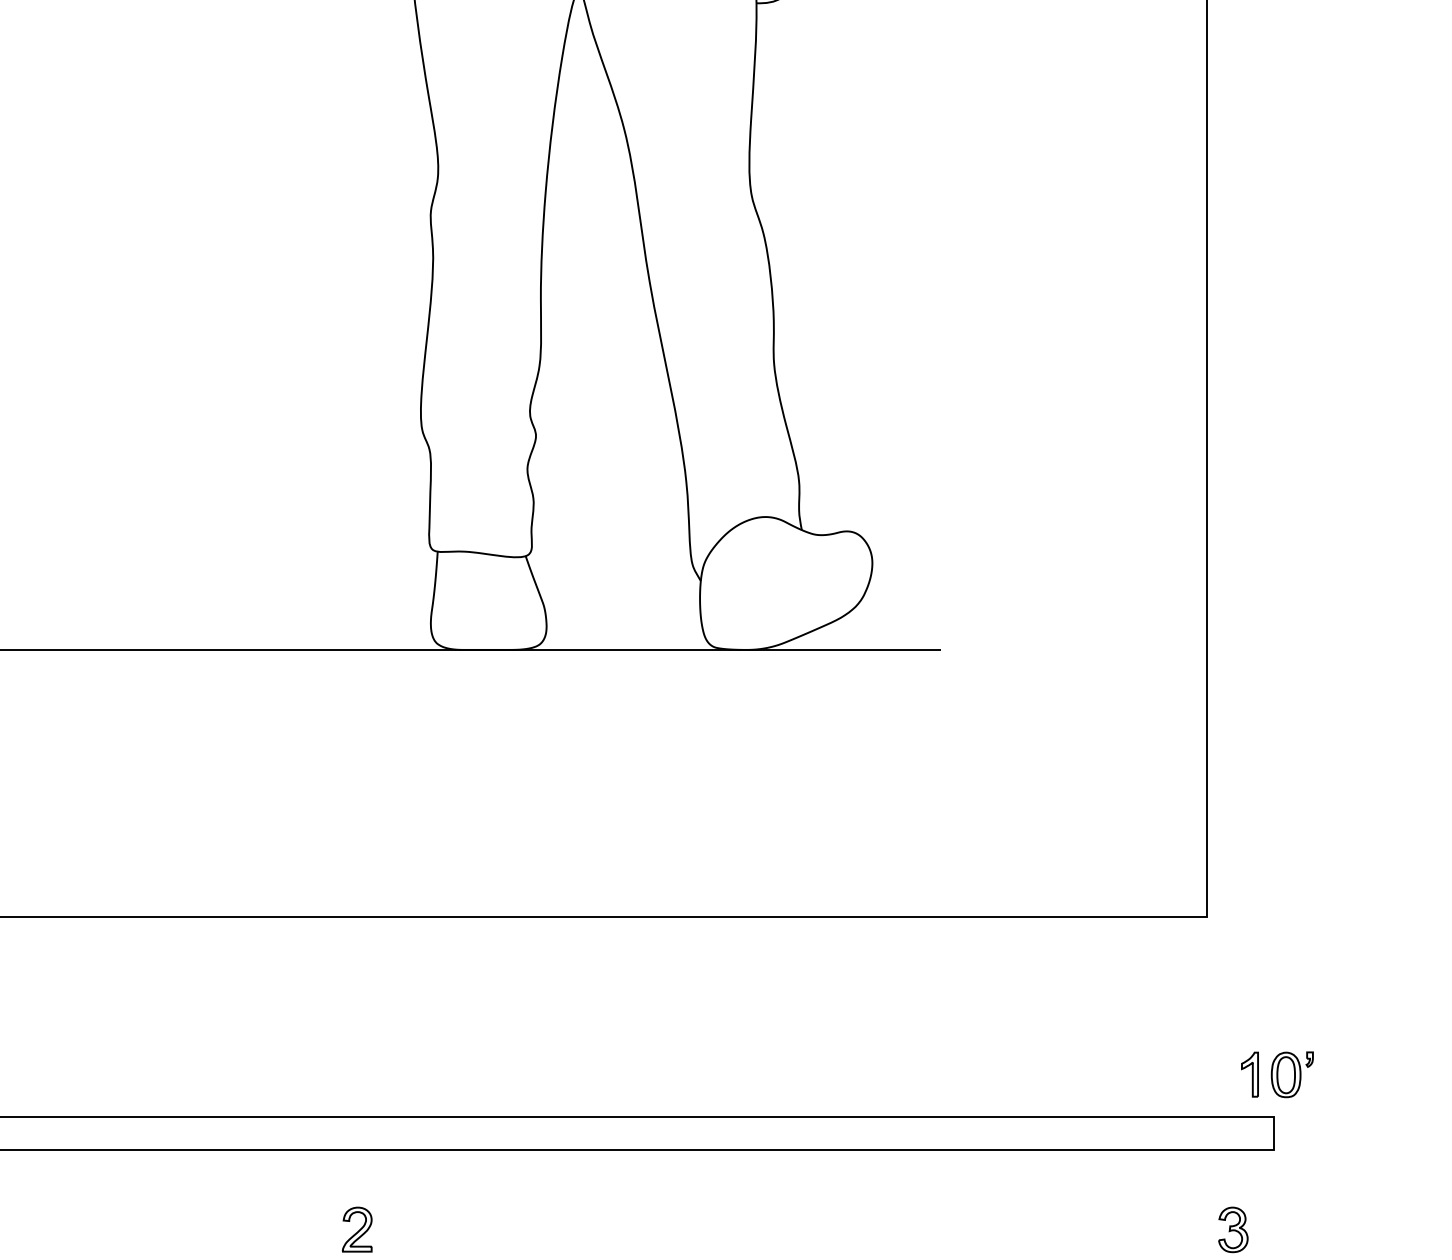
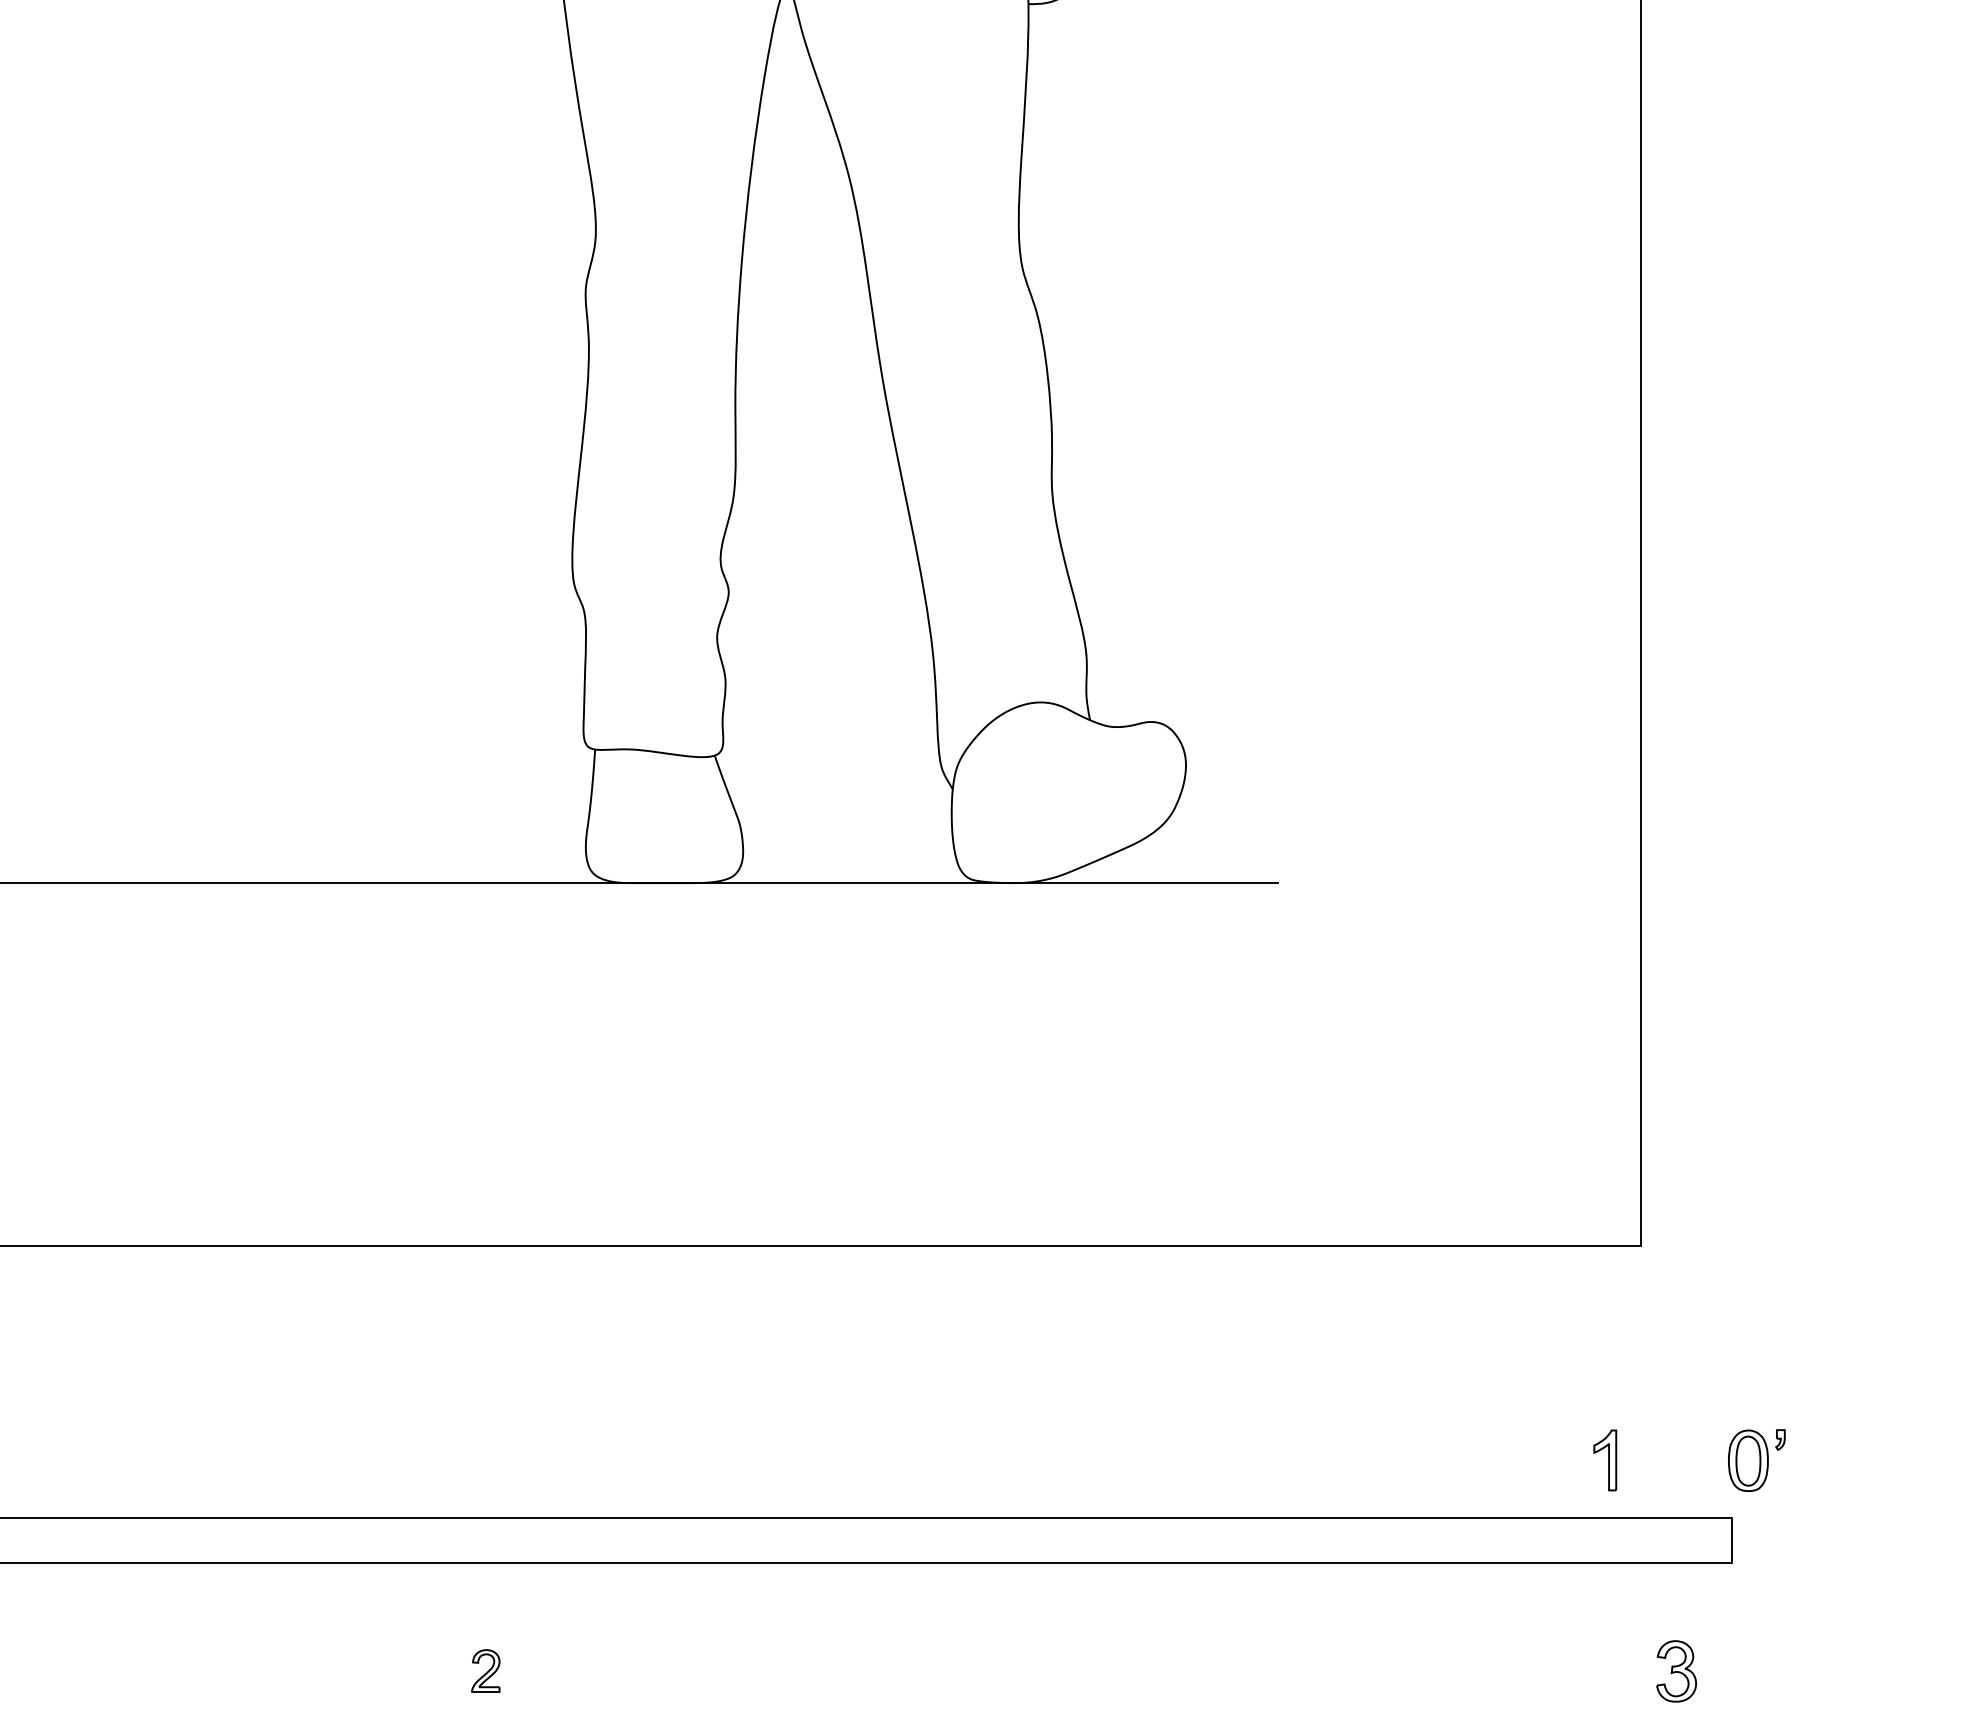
part: (1250, 1074) -> (1605, 1460), moved
part: (357, 1229) -> (485, 1670), size x0.7

